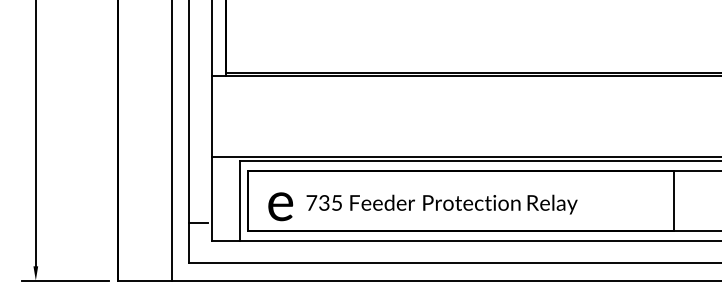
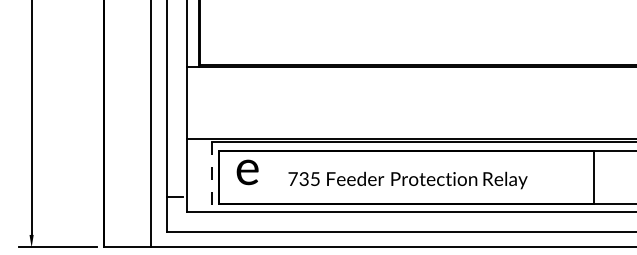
line: (239, 201) -> (211, 177), solid -> dashed
text: (441, 204) -> (407, 180), moved
text: (280, 206) -> (247, 172), moved

